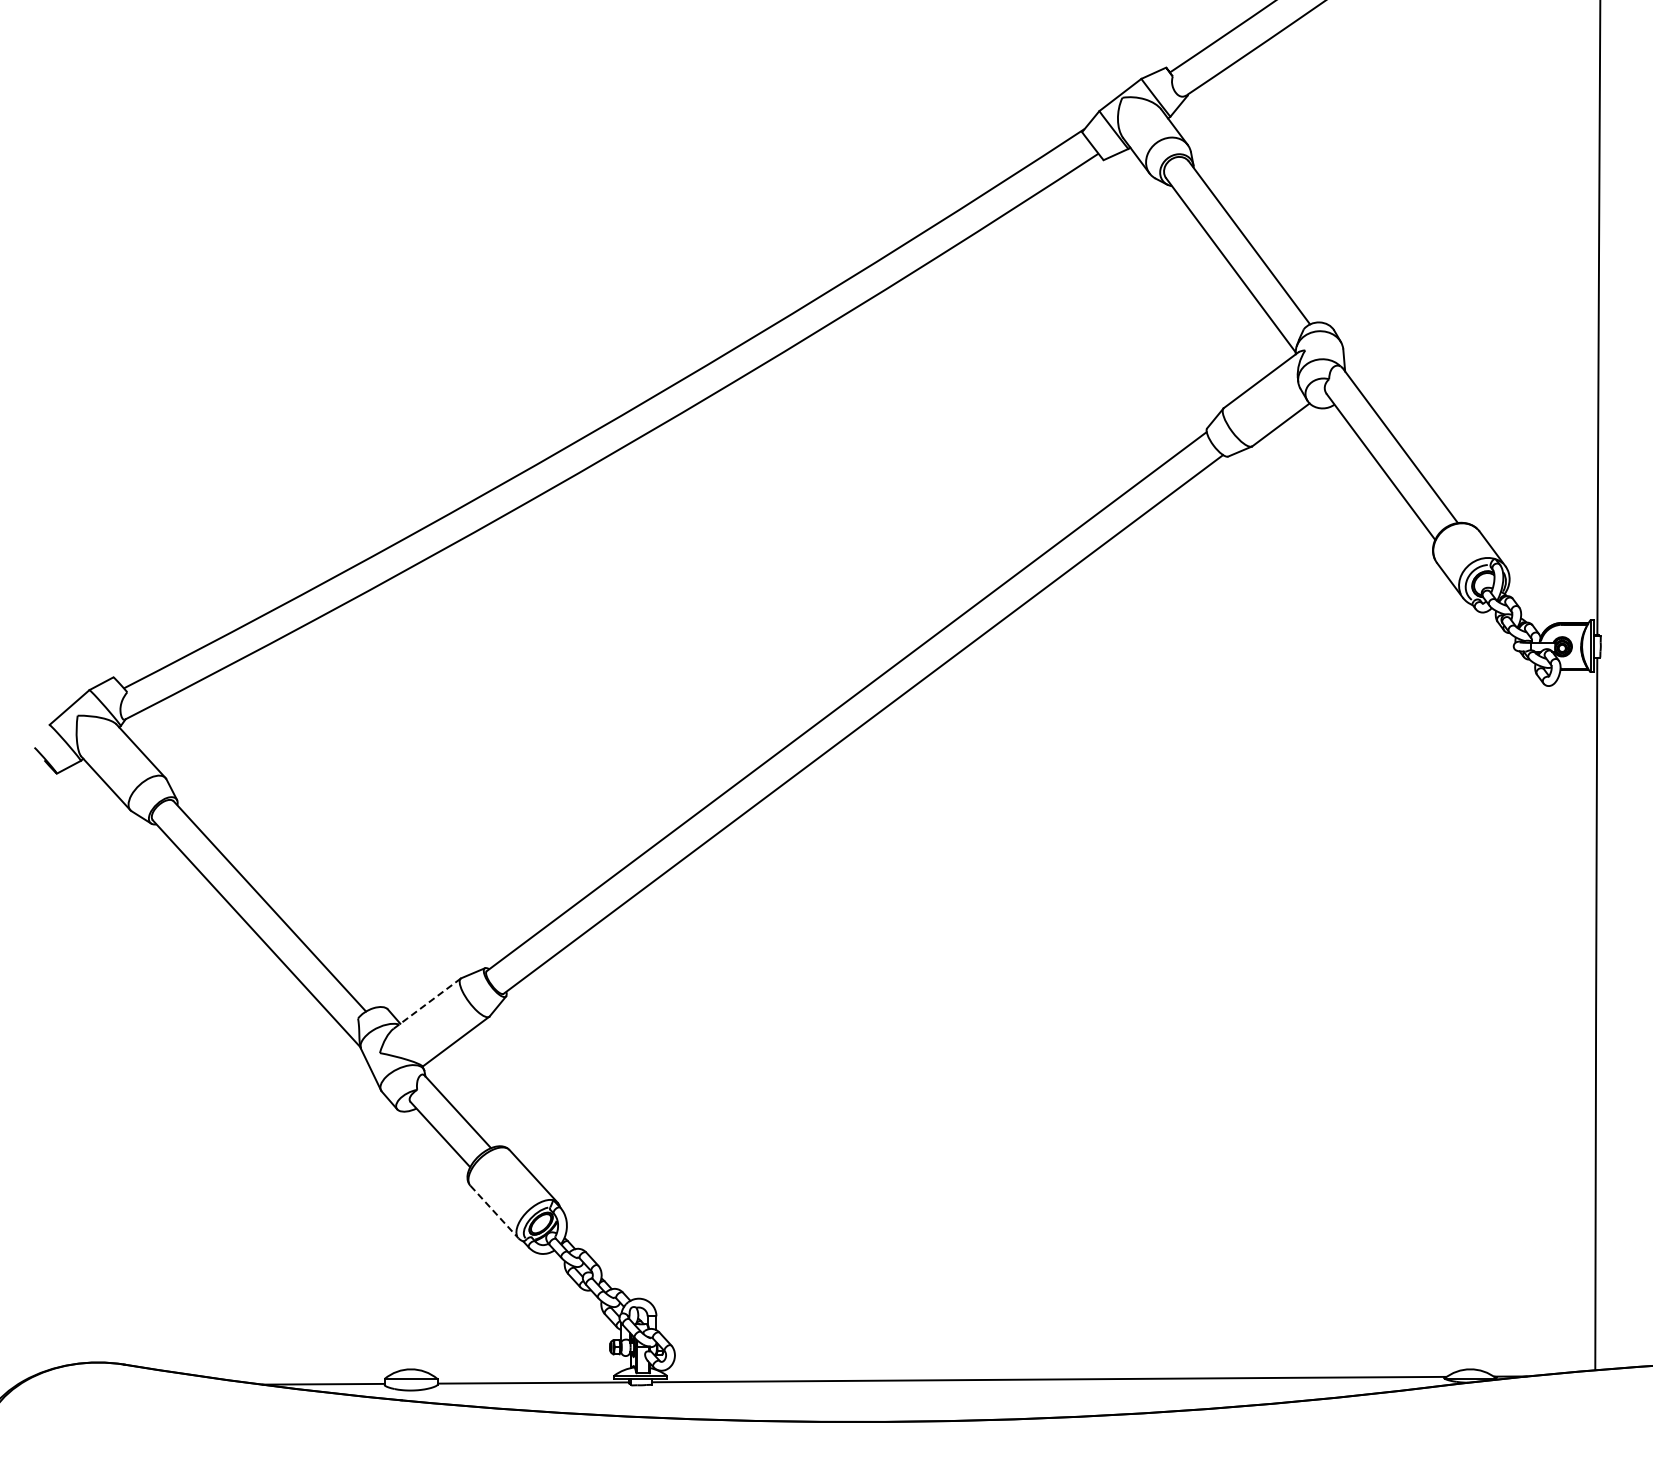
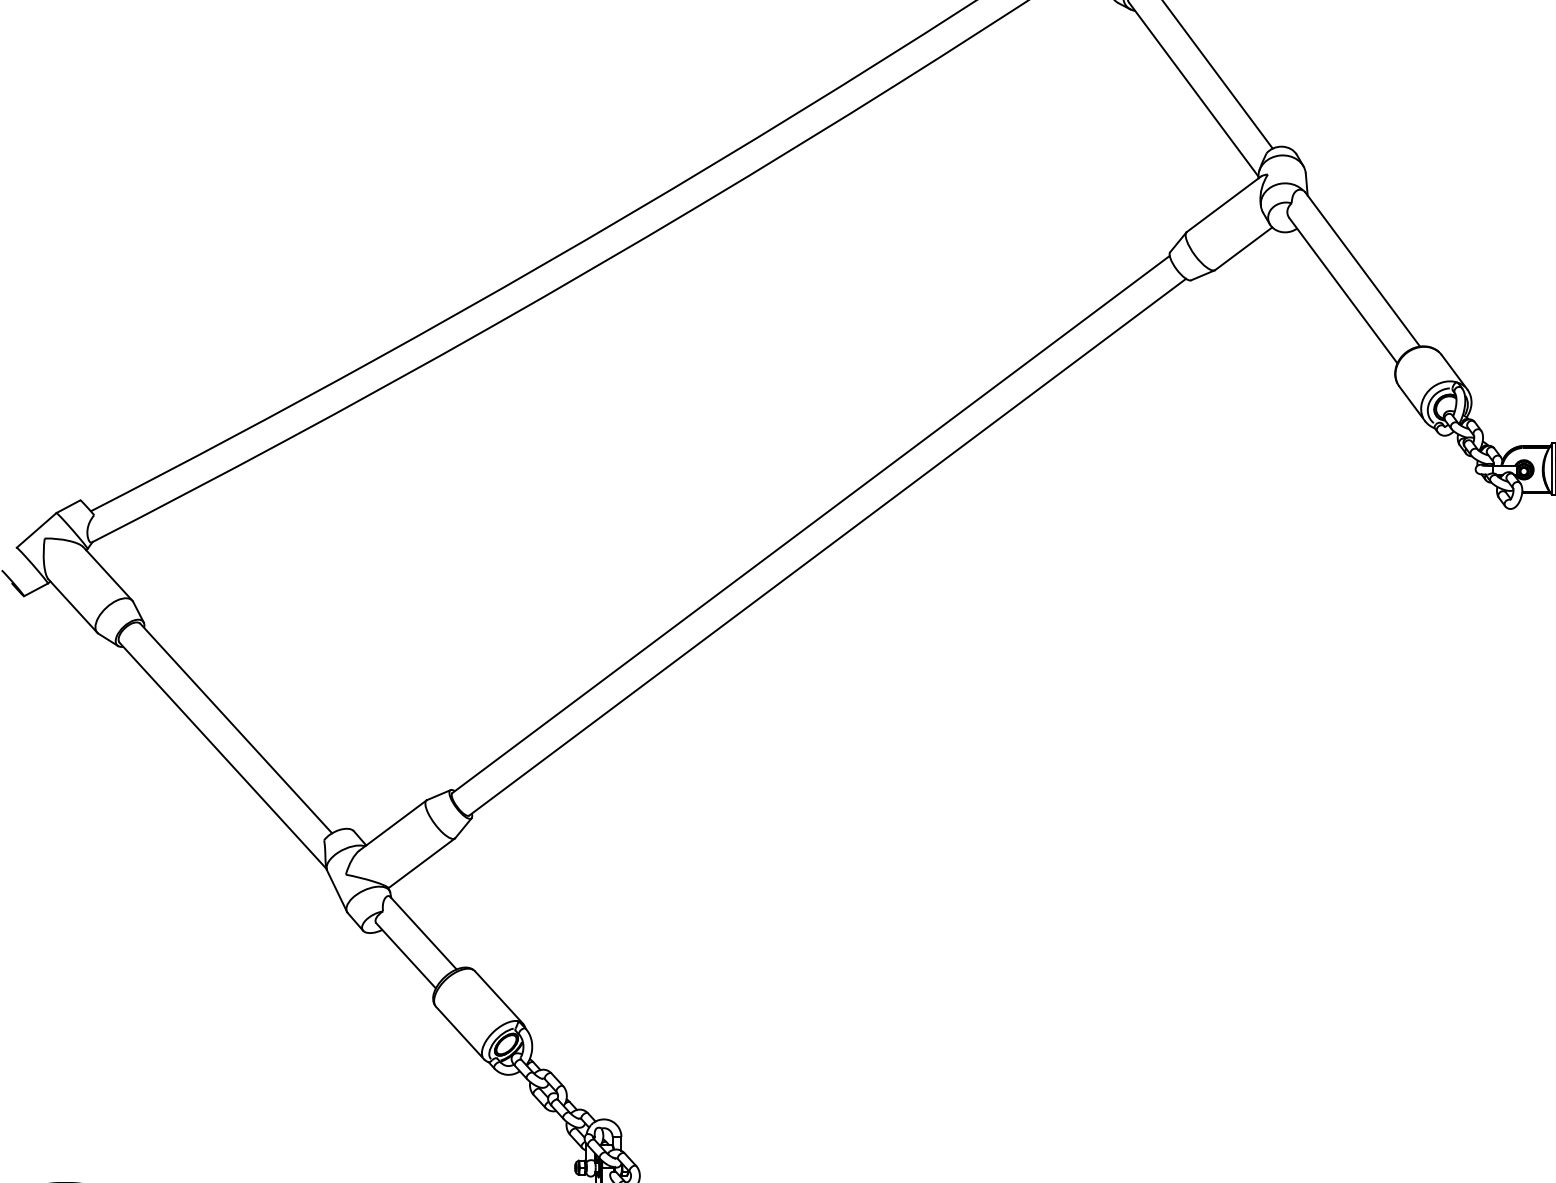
line: (427, 1003) -> (393, 825), dashed -> solid
line: (494, 1212) -> (460, 1033), dashed -> solid

